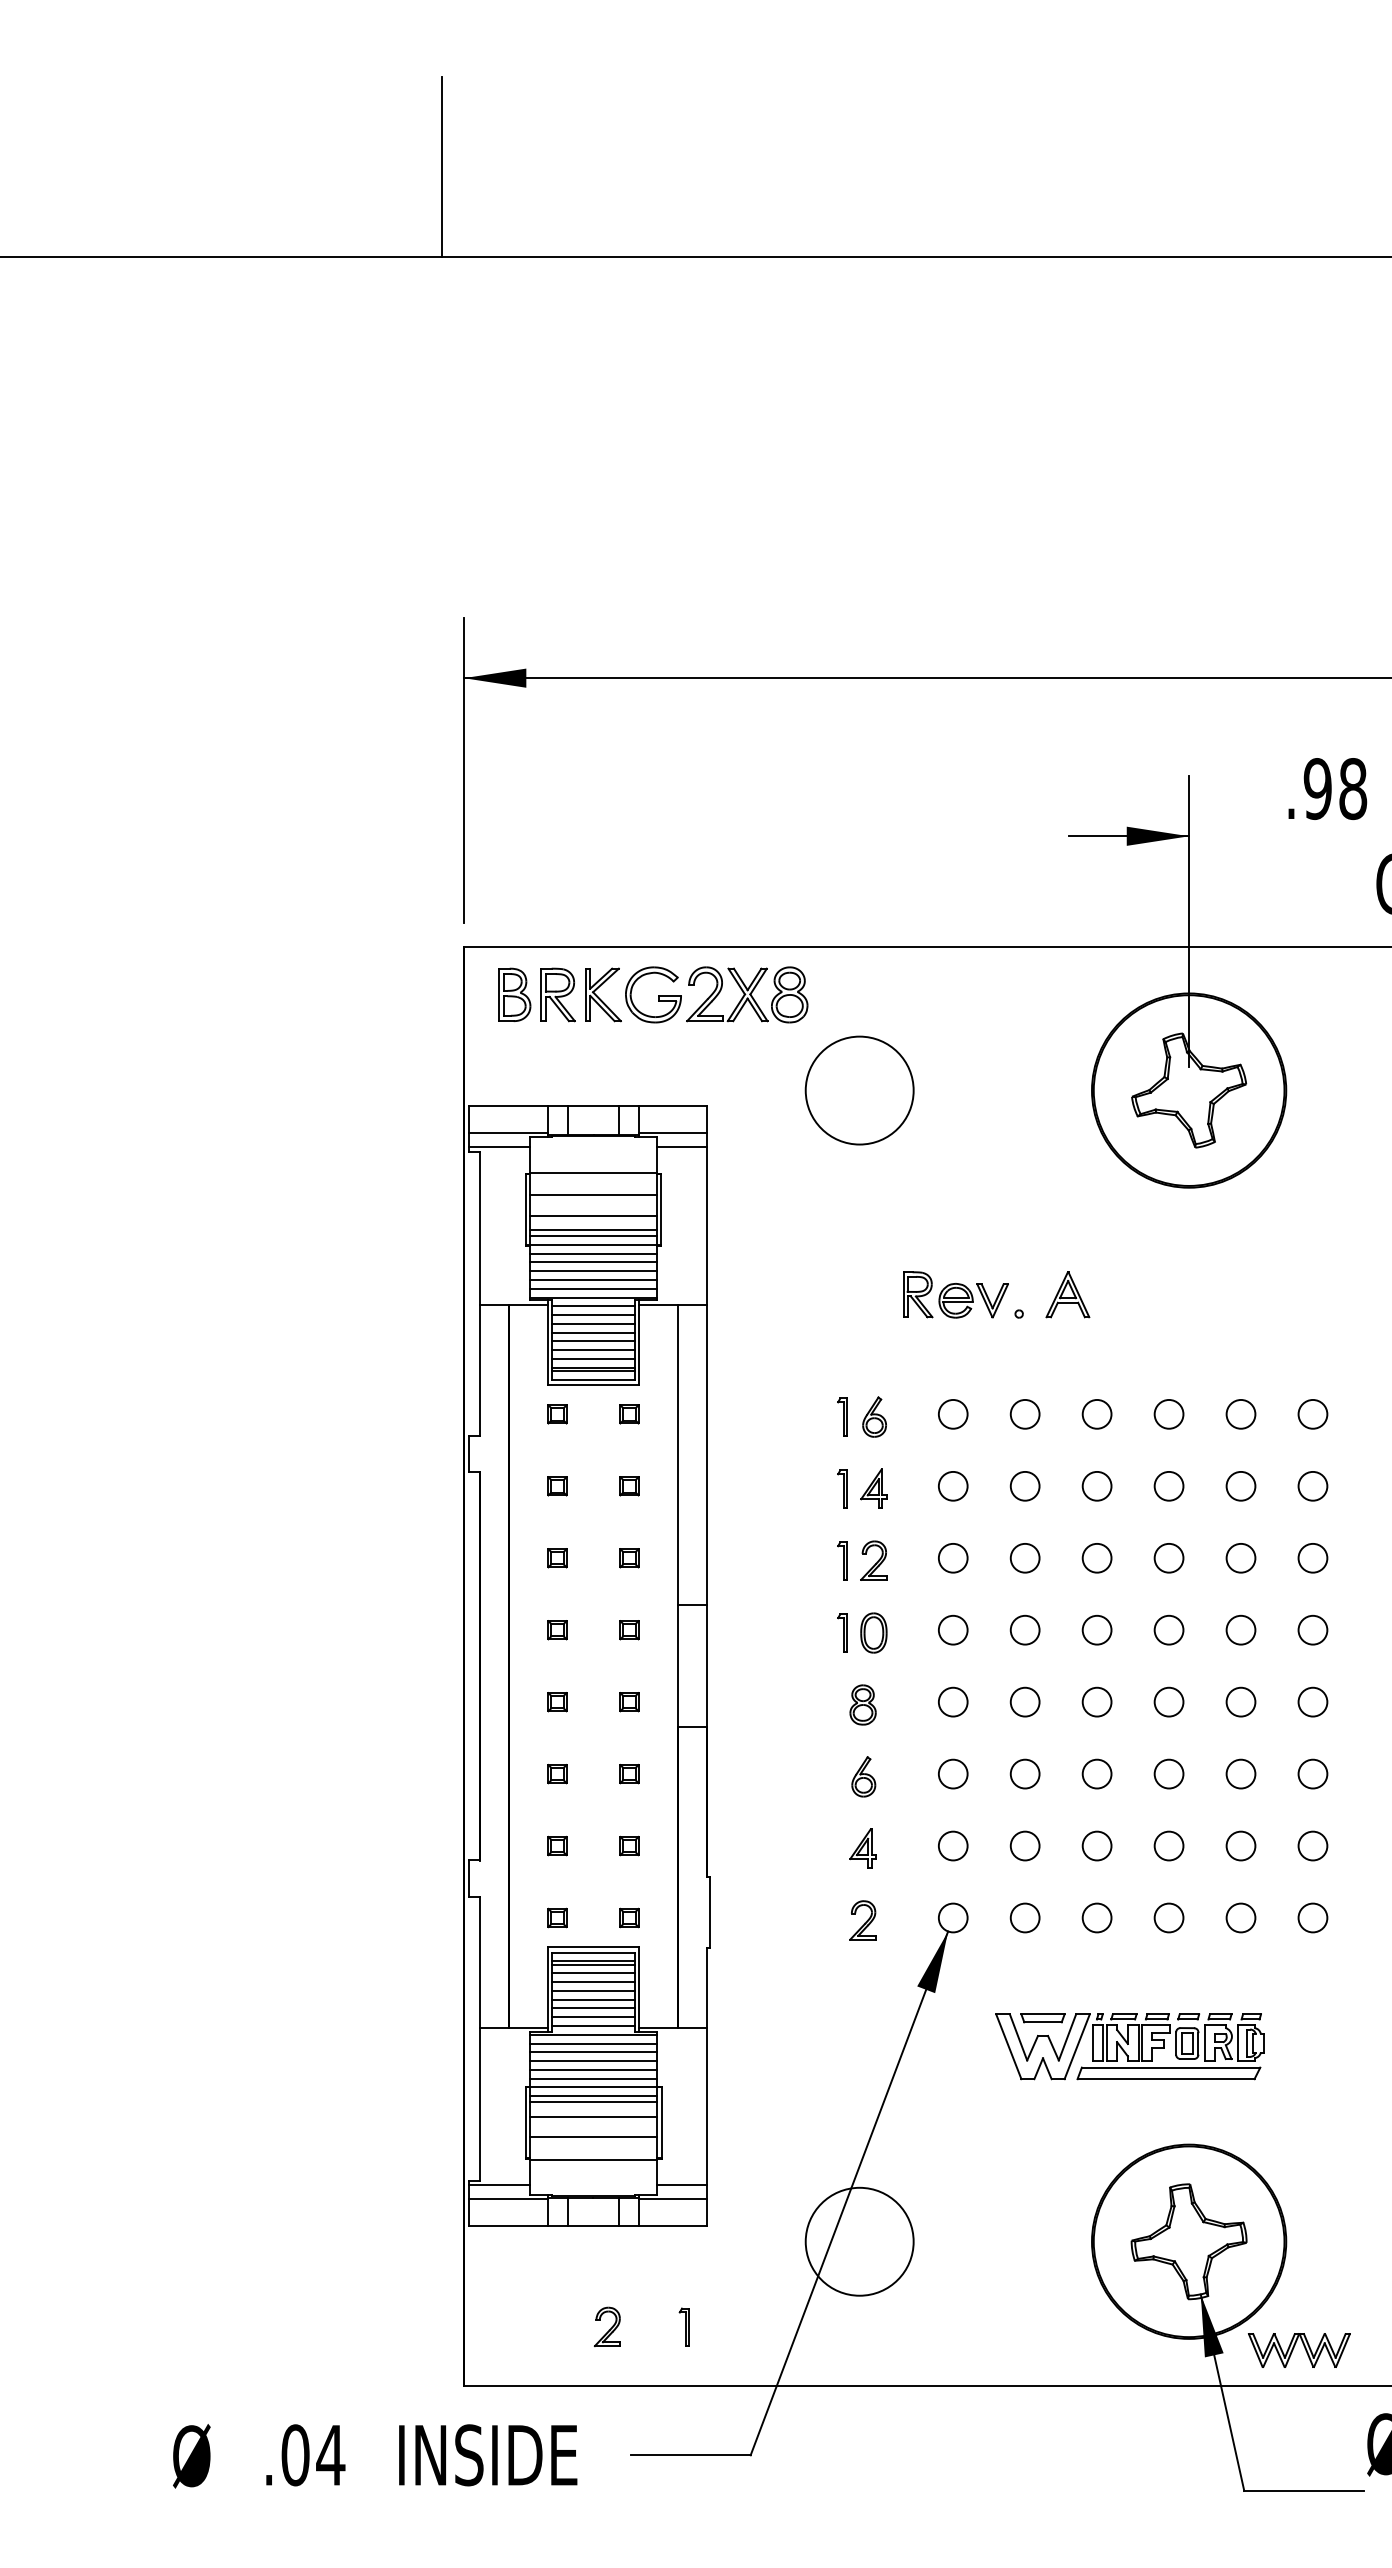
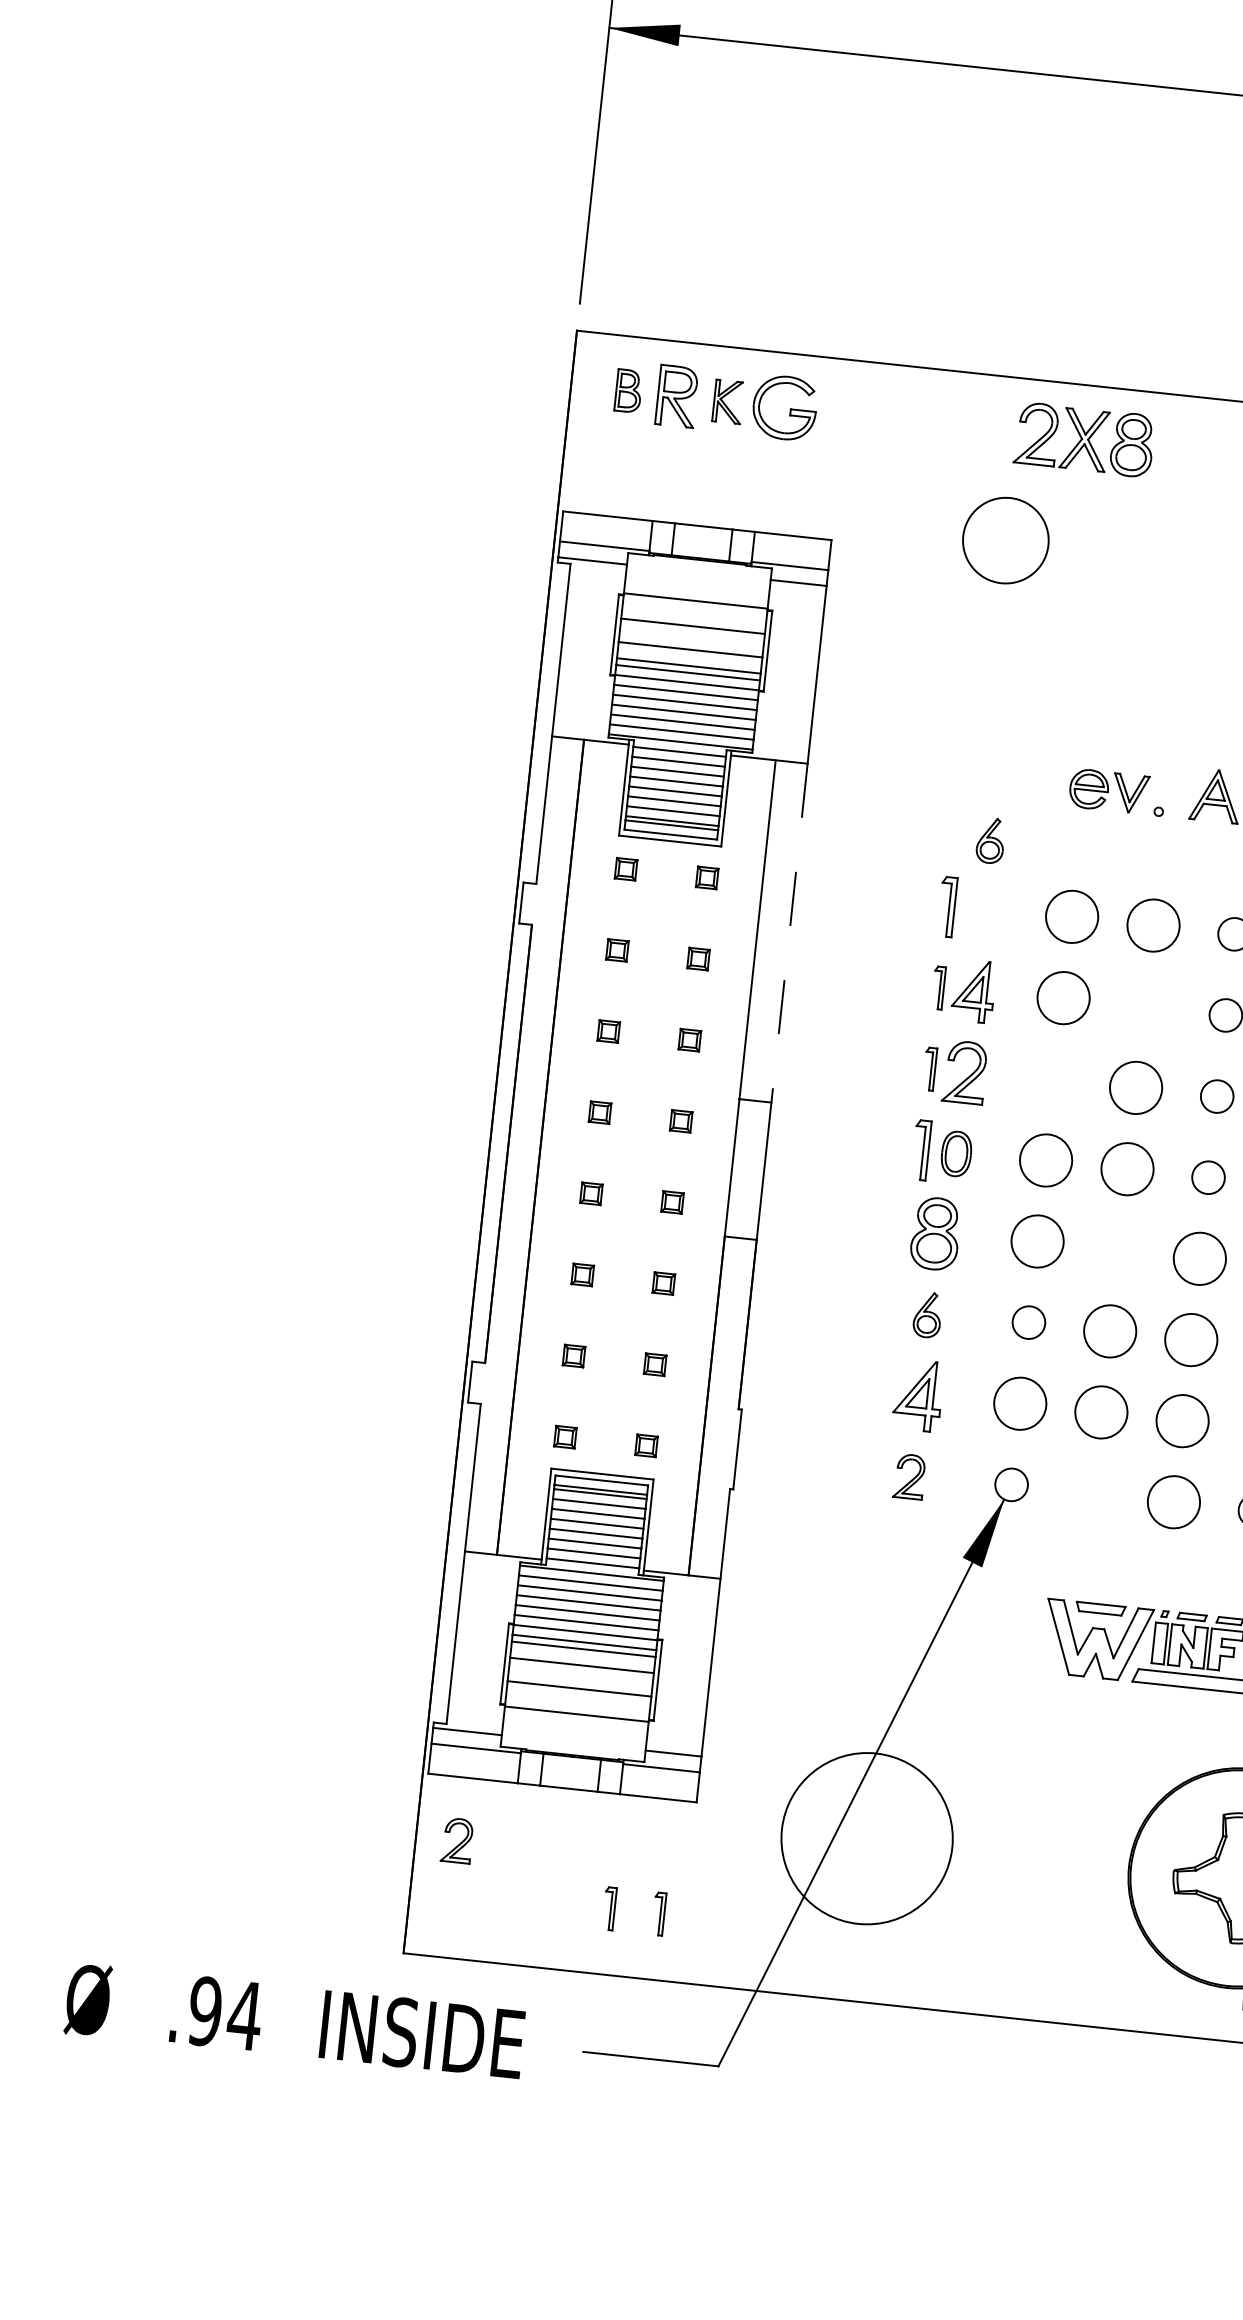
part: (514, 994) -> (628, 390), size x0.7
part: (603, 994) -> (728, 401), size x0.7
part: (747, 994) -> (1084, 439), moved
circle: (859, 1090) -> (1005, 540), size x0.7
part: (918, 1294) -> (1047, 777), removed
circle: (953, 1414) -> (1072, 917), size x1.6
circle: (1024, 1414) -> (1152, 925), size x1.6
part: (842, 1416) -> (947, 906), size x1.4
part: (874, 1416) -> (990, 840), moved
line: (706, 1455) -> (789, 933), solid -> dashed
circle: (952, 1485) -> (1062, 997), size x1.6
circle: (1024, 1486) -> (1143, 1006), removed
part: (873, 1488) -> (973, 990), size x1.4
circle: (1024, 1557) -> (1135, 1086), size x1.6
circle: (953, 1558) -> (1055, 1079), removed
part: (873, 1560) -> (964, 1072), size x1.4
circle: (953, 1629) -> (1046, 1159), size x1.6
circle: (1024, 1629) -> (1126, 1168), size x1.6
part: (842, 1632) -> (921, 1149), size x1.4
circle: (952, 1701) -> (1036, 1240), size x1.6
circle: (1024, 1701) -> (1118, 1249), removed
circle: (1096, 1701) -> (1199, 1258), size x1.6
part: (862, 1704) -> (935, 1233), size x1.6
circle: (1024, 1773) -> (1109, 1330), size x1.6
circle: (1096, 1773) -> (1190, 1339), size x1.6
circle: (952, 1845) -> (1019, 1403), size x1.6
circle: (1024, 1845) -> (1100, 1411), size x1.6
circle: (1096, 1845) -> (1181, 1420), size x1.6
part: (862, 1848) -> (917, 1395), size x1.6
circle: (1024, 1917) -> (1092, 1492), removed
circle: (1096, 1917) -> (1173, 1501), size x1.6
circle: (859, 2241) -> (866, 1838), size x1.4
part: (606, 2326) -> (456, 1840), moved
part: (639, 2326) -> (608, 1907), added
text: (295, 2455) -> (205, 2011), .04 -> .94

